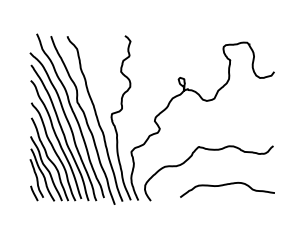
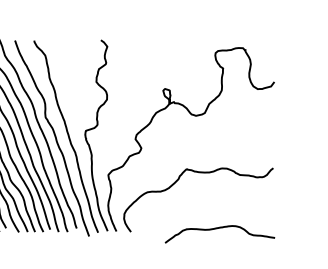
curve: (227, 185) -> (219, 229), moved

